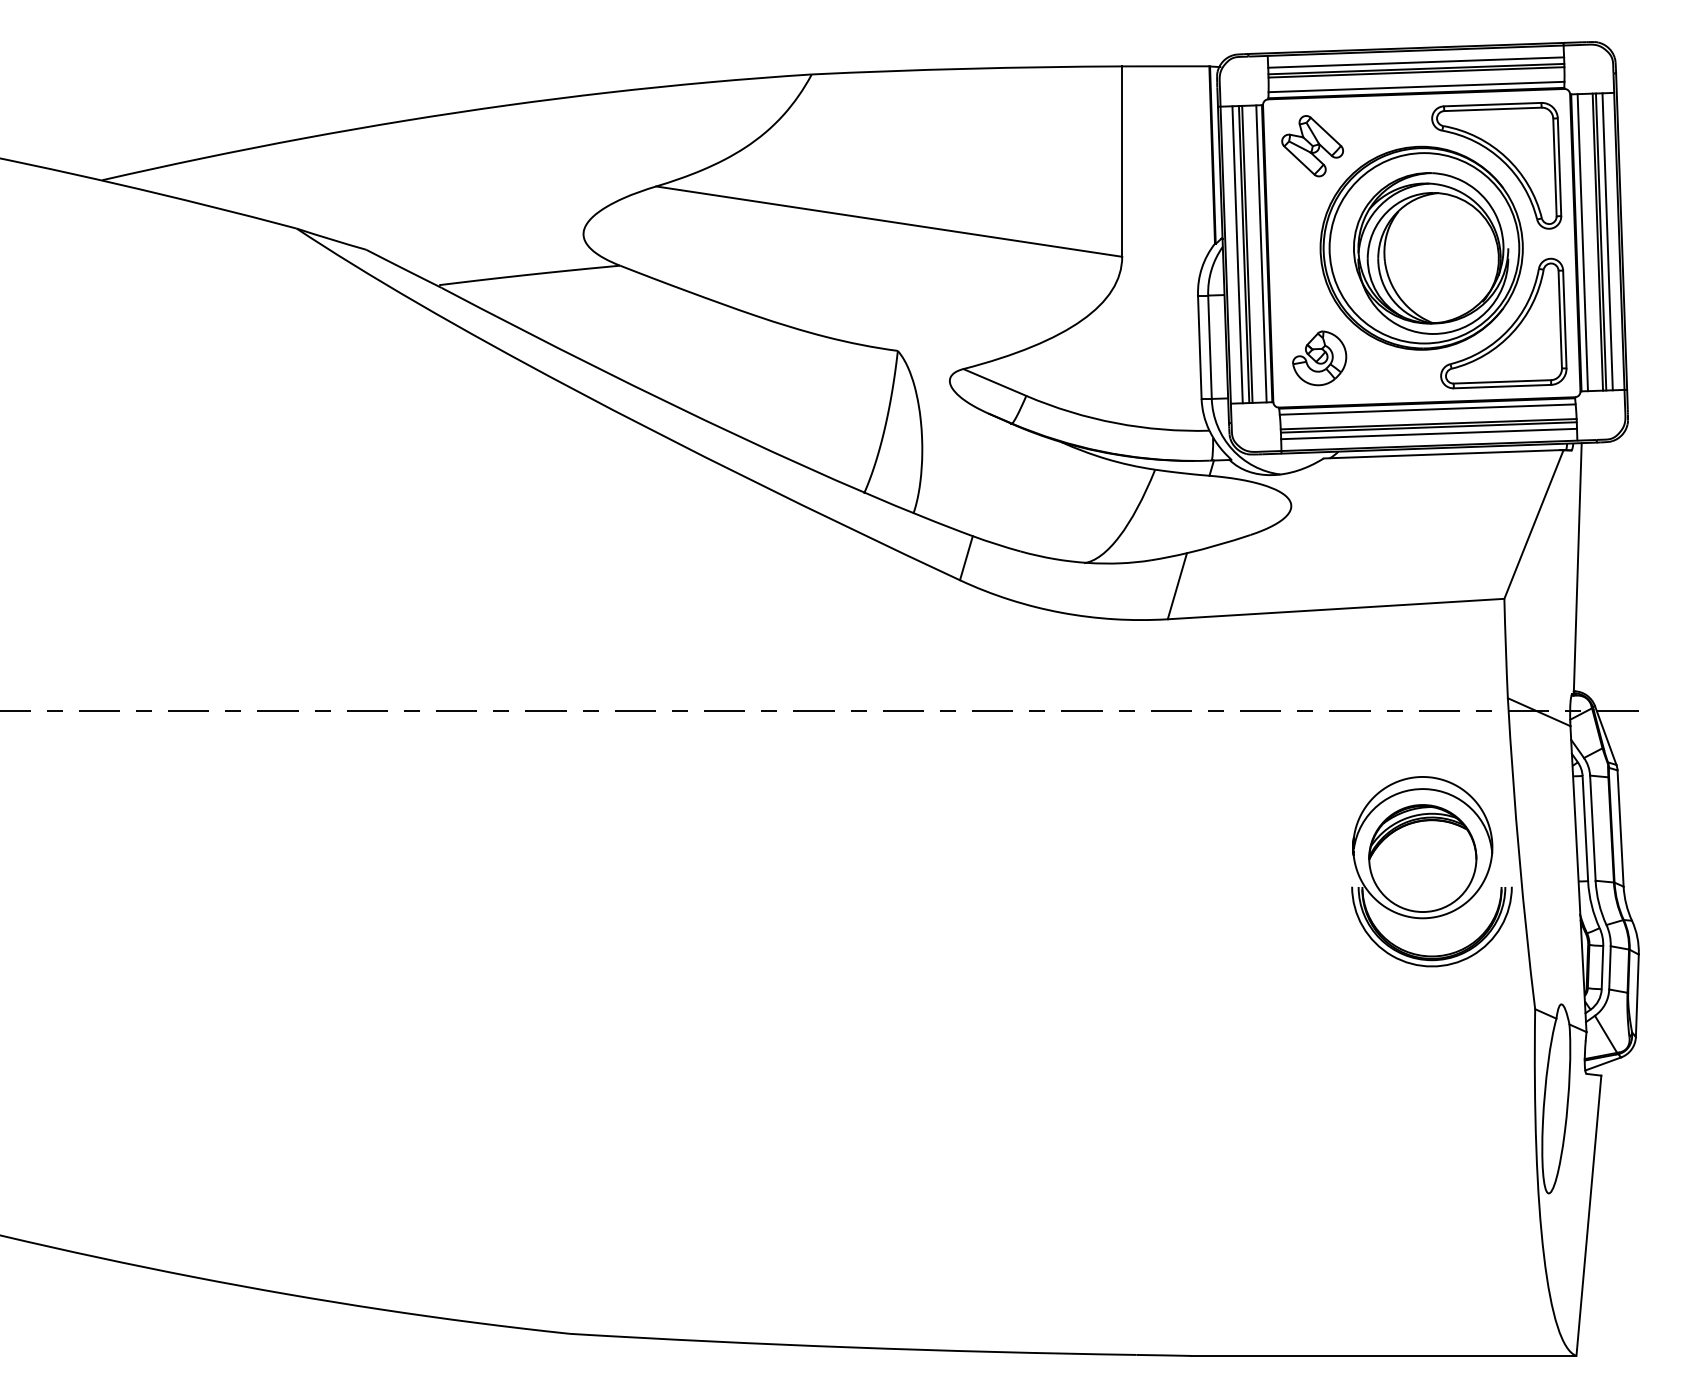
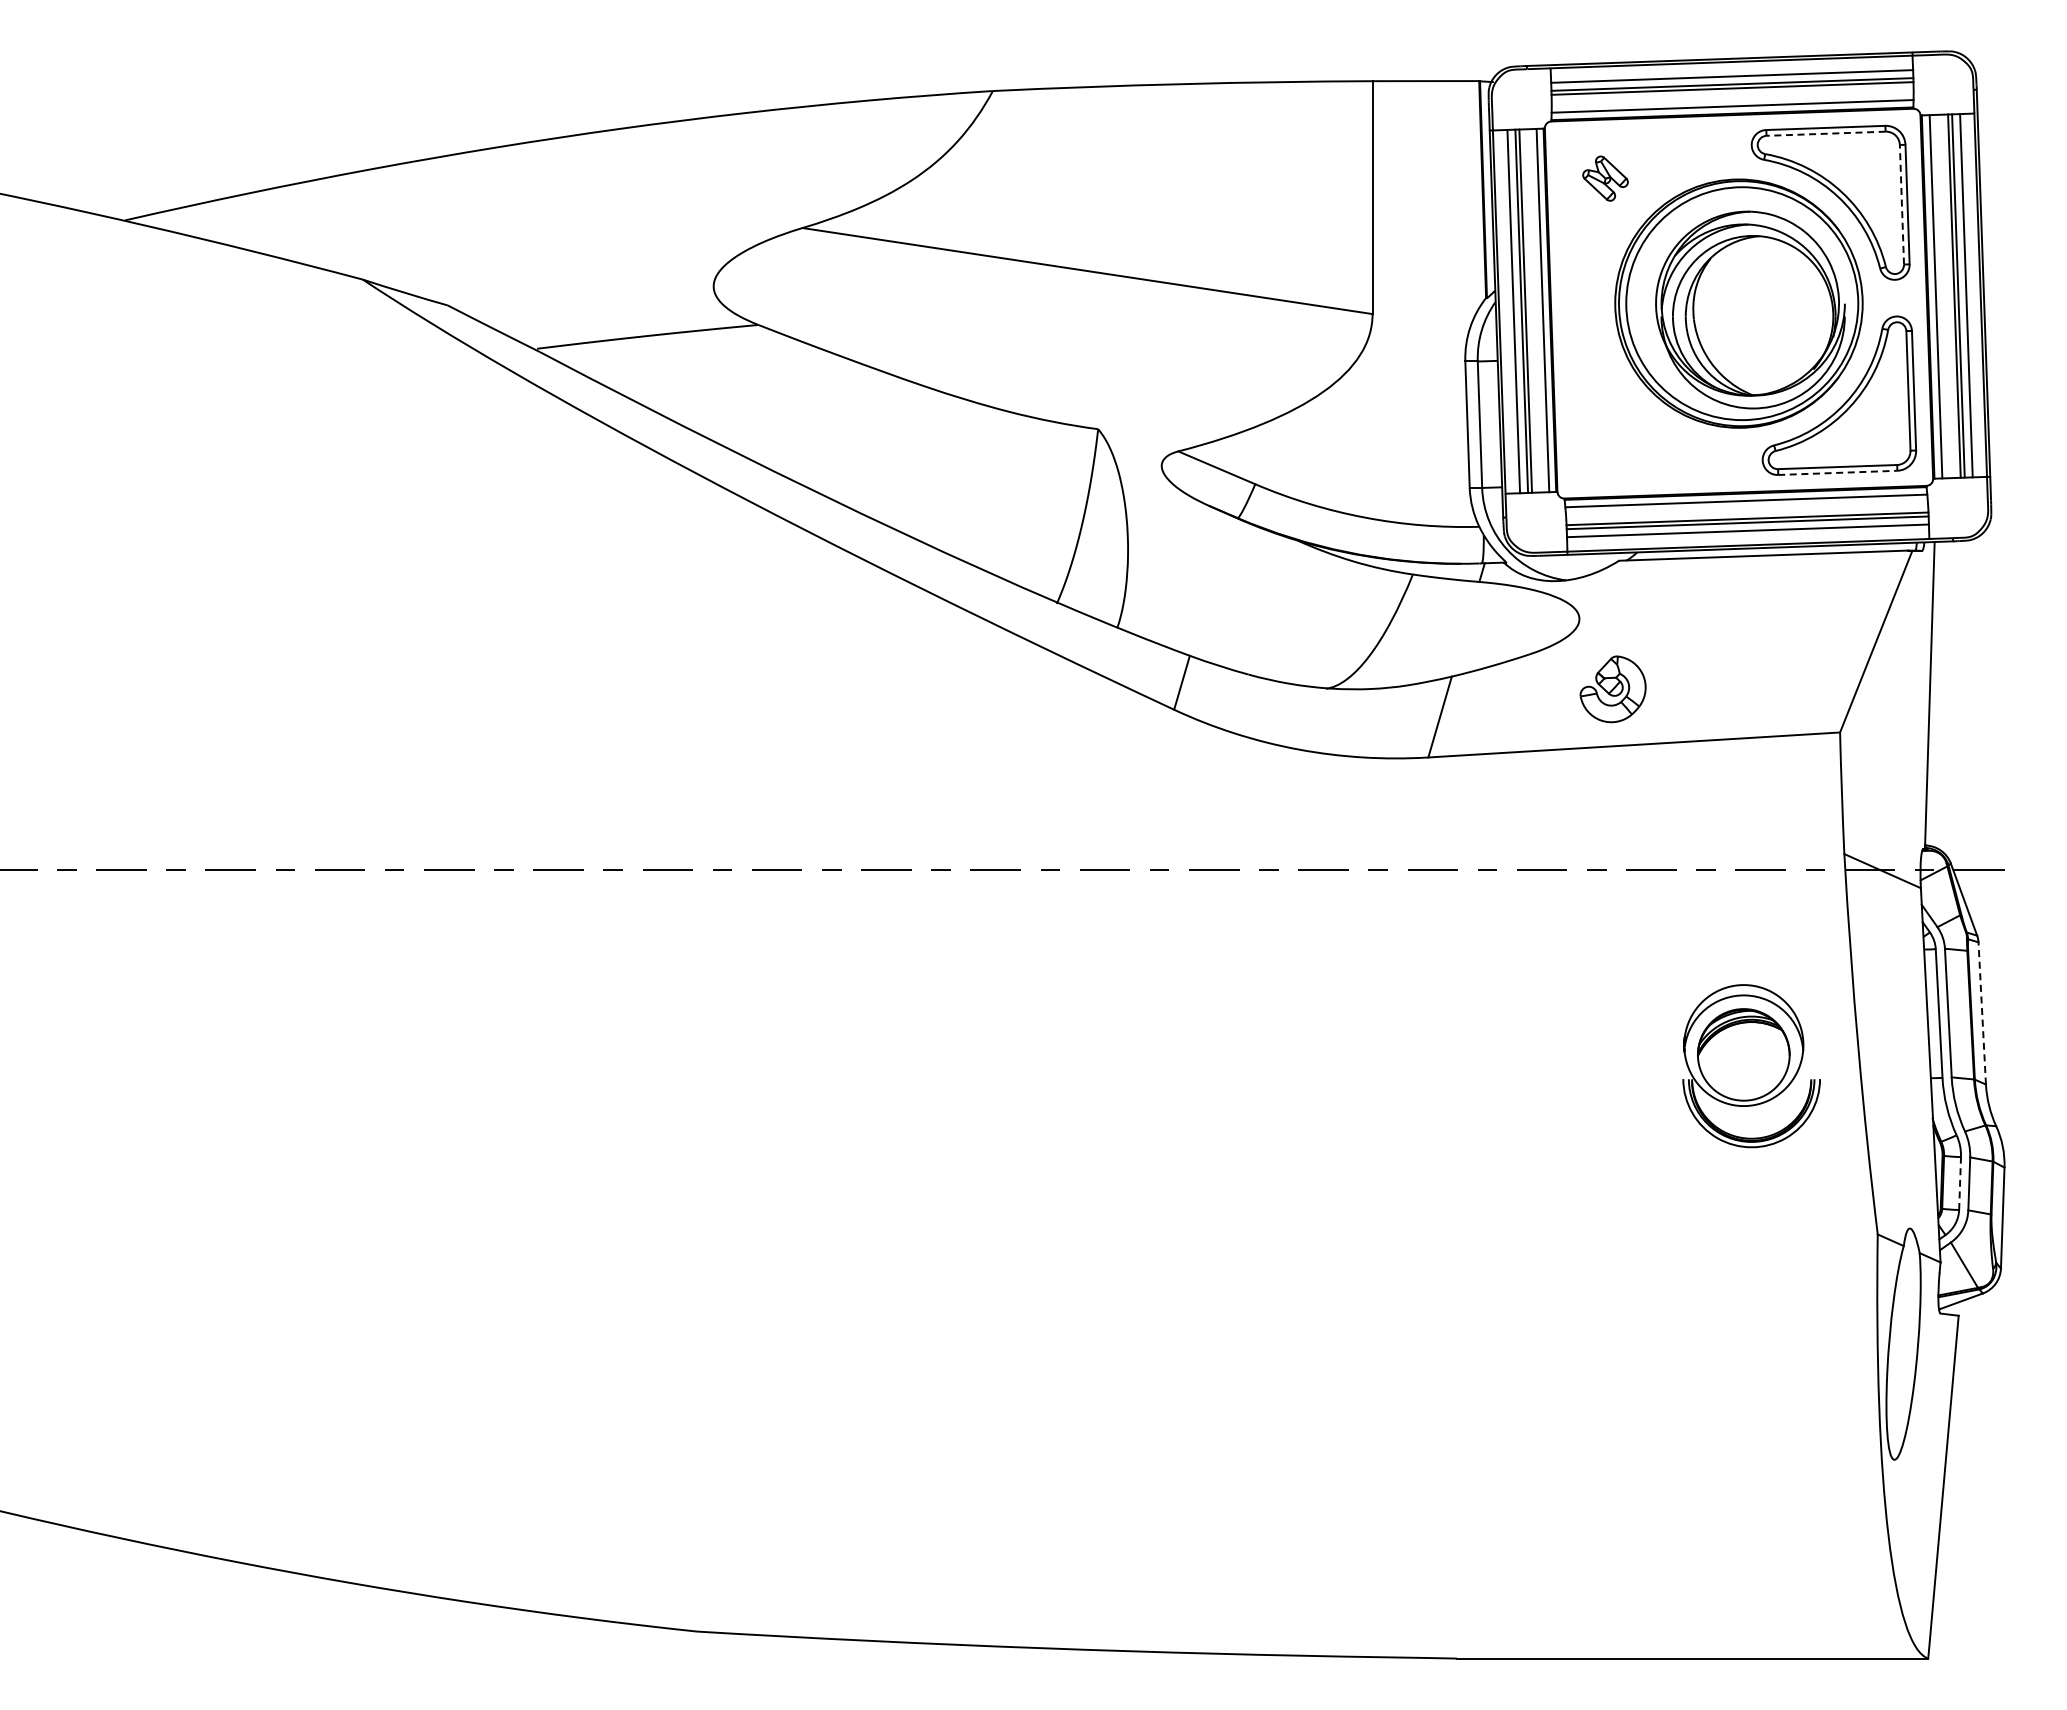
line: (1493, 109) -> (1826, 133), solid -> dashed
part: (1312, 145) -> (1605, 178), size x0.6
line: (1554, 167) -> (1901, 204), solid -> dashed
part: (1319, 358) -> (1612, 689), moved
line: (1502, 386) -> (1837, 472), solid -> dashed
line: (1620, 827) -> (1982, 1012), solid -> dashed
part: (1431, 871) -> (1751, 1065), size x0.7
line: (1602, 967) -> (1960, 1183), solid -> dashed

